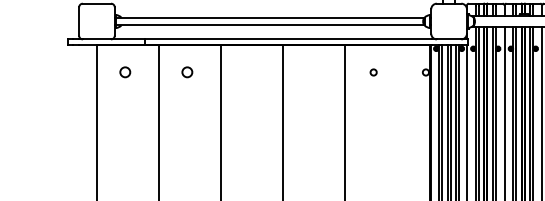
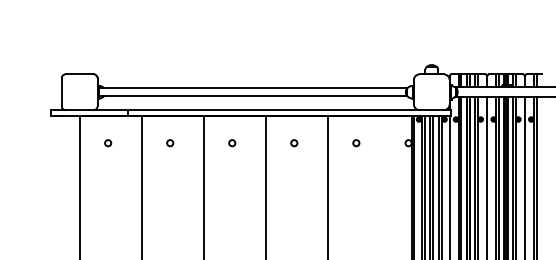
circle: (125, 72) -> (108, 143), size x0.62
circle: (187, 72) -> (170, 143), size x0.62
circle: (249, 72) -> (232, 143), added
circle: (311, 72) -> (294, 143), added

